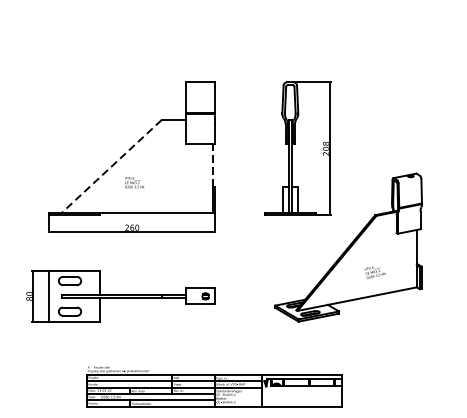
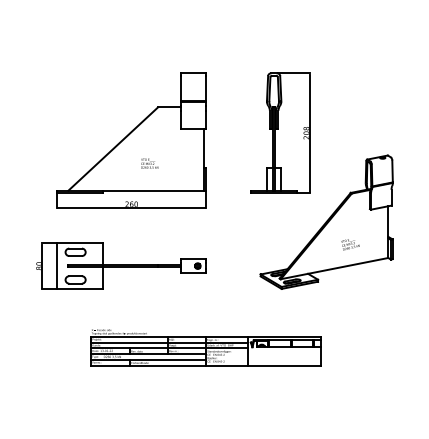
line: (213, 164) -> (204, 147), dashed -> solid
line: (110, 166) -> (112, 149), dashed -> solid
text: (134, 182) -> (149, 163), moved

